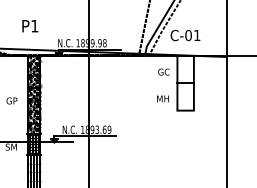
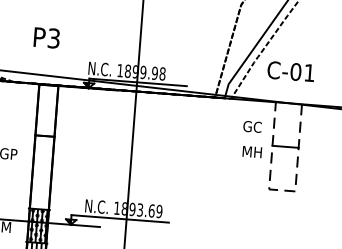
text: (34, 25) -> (53, 37), P1 -> P3
hatch: (33, 94) -> (43, 146), removed
text: (162, 98) -> (251, 151), moved
line: (185, 110) -> (281, 190), solid -> dashed

